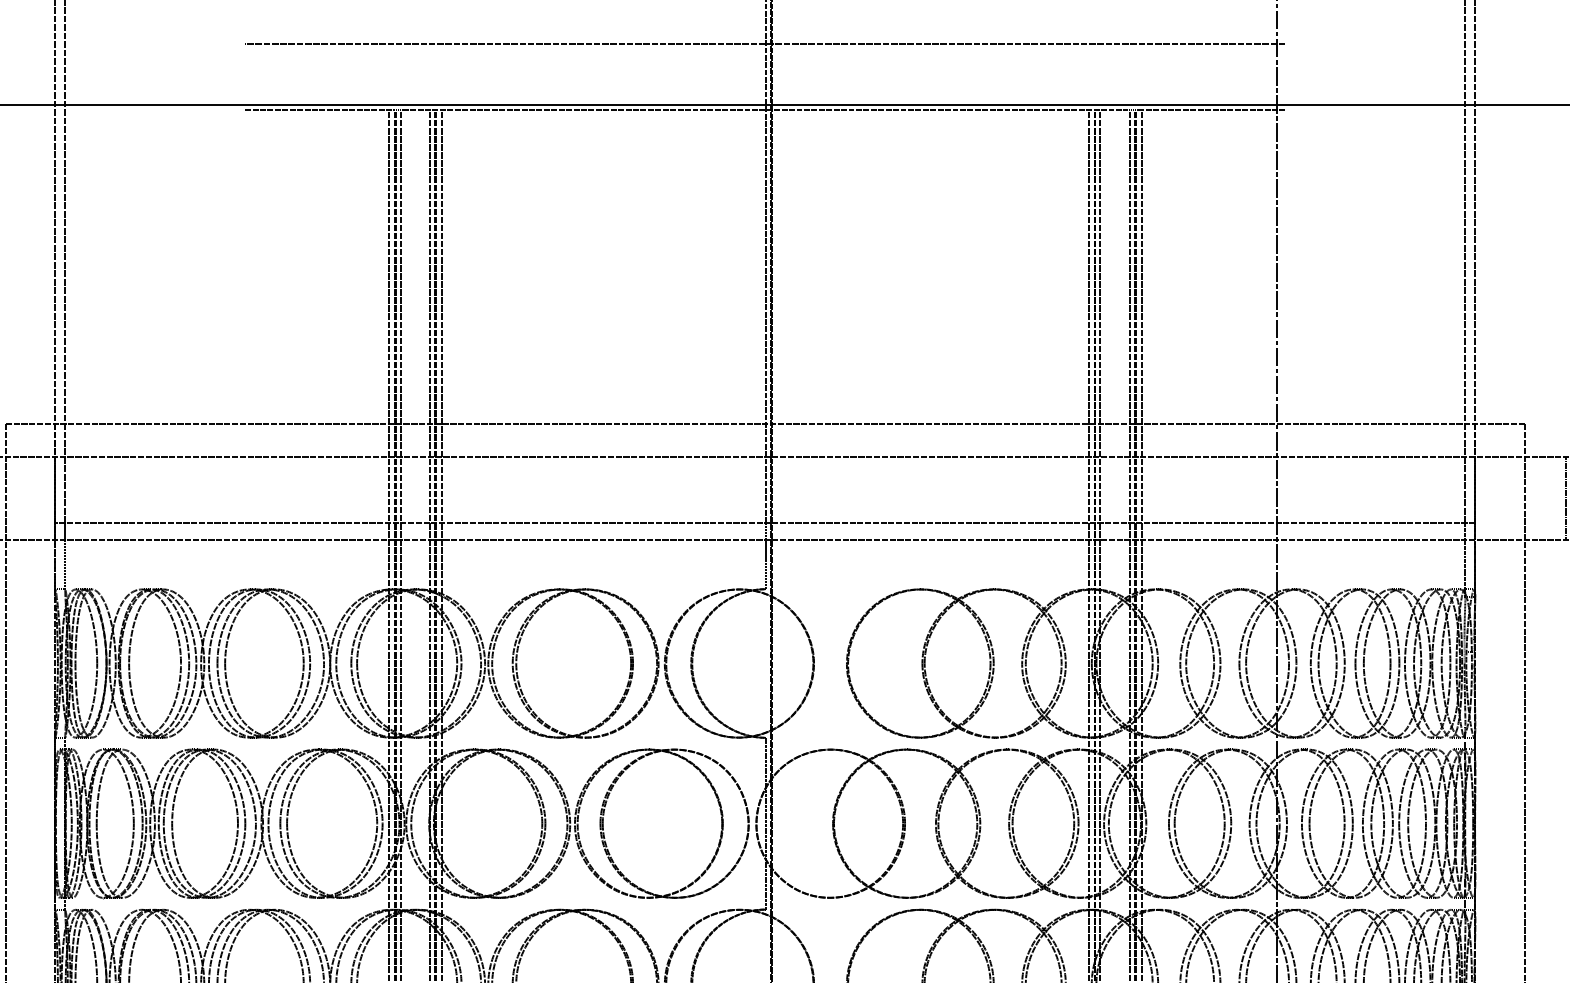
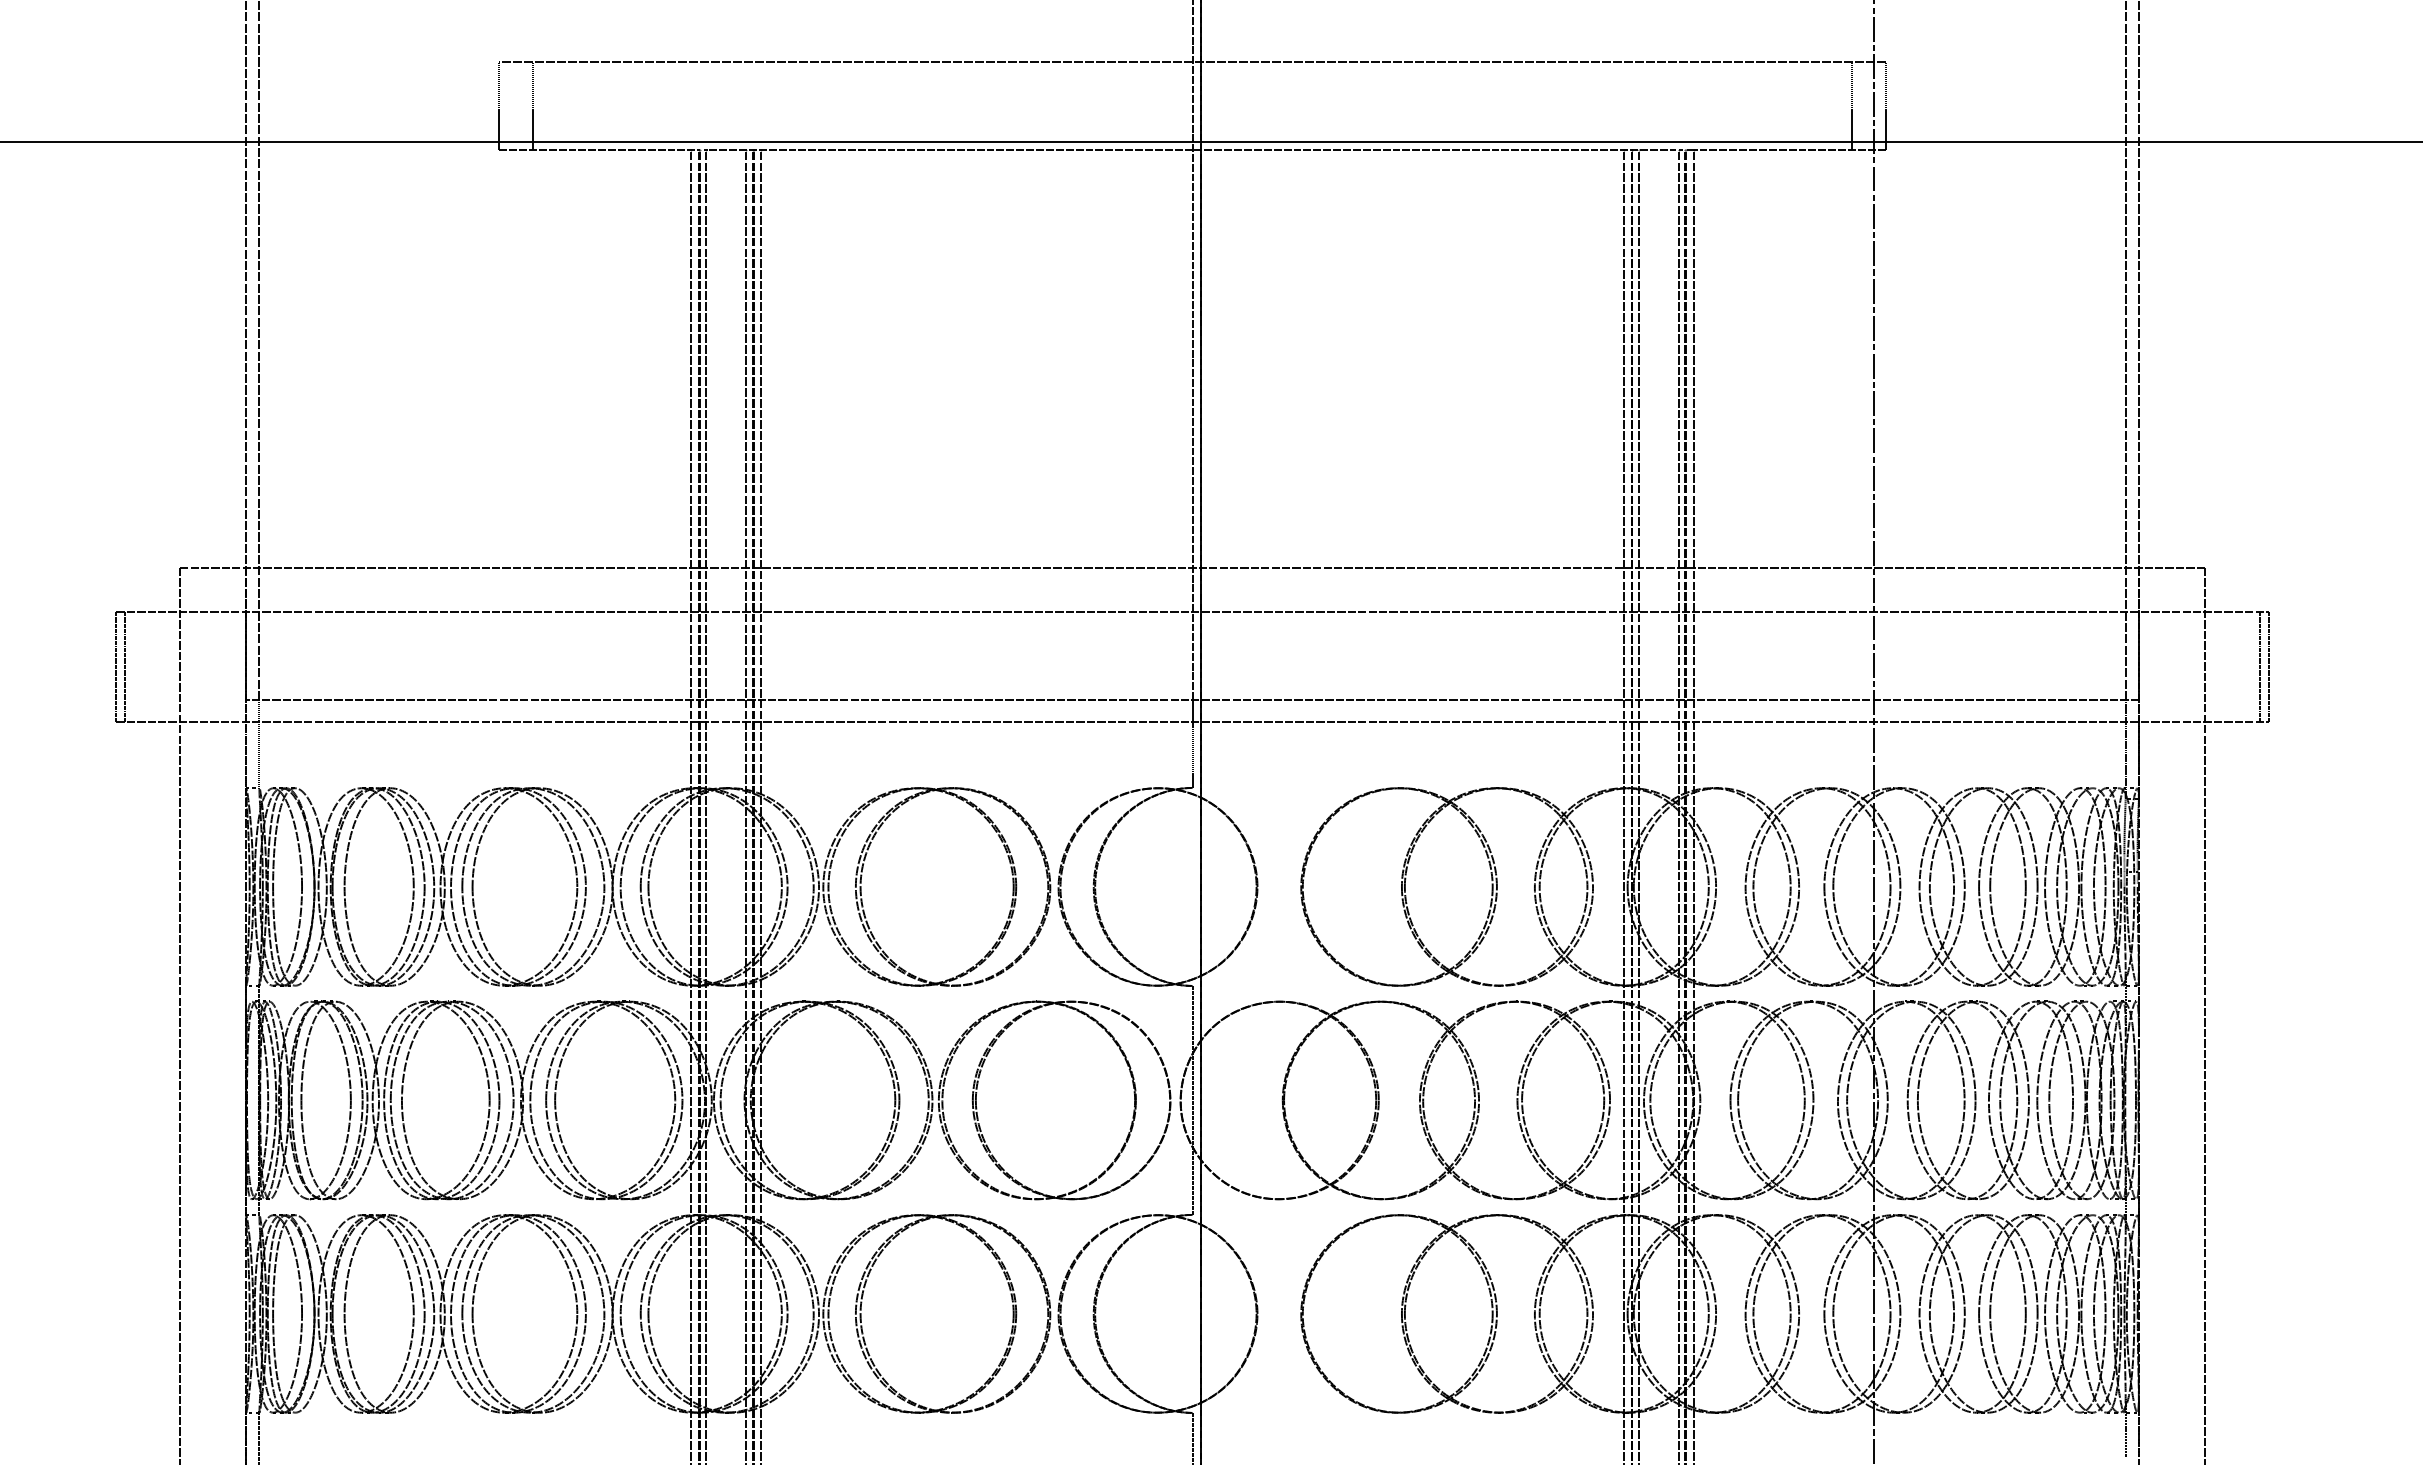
line: (245, 77) -> (499, 105), added
line: (270, 77) -> (533, 105), added
line: (1259, 77) -> (1851, 105), added
line: (1285, 77) -> (1885, 105), added

